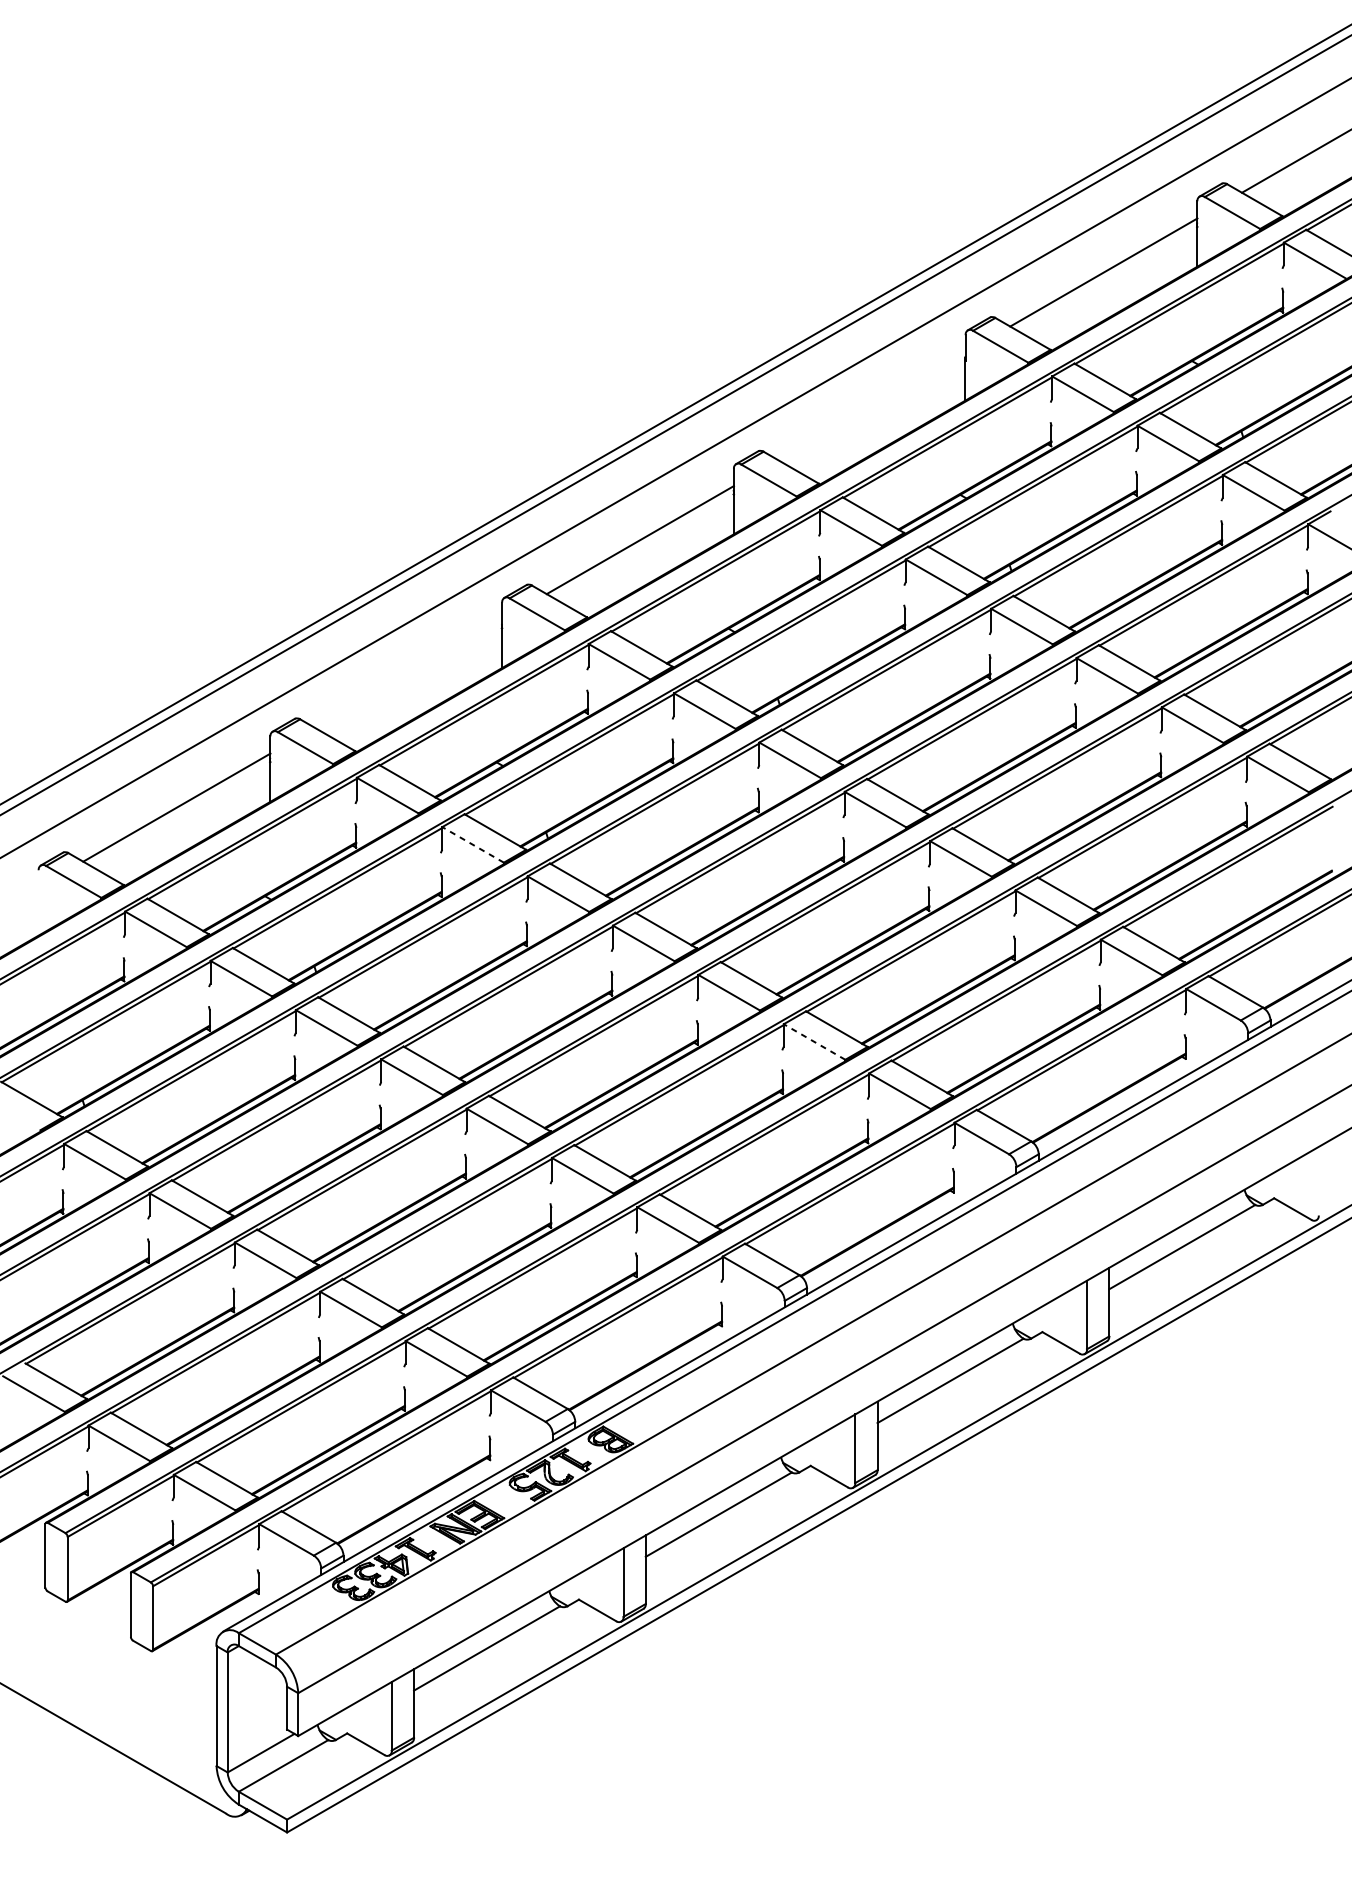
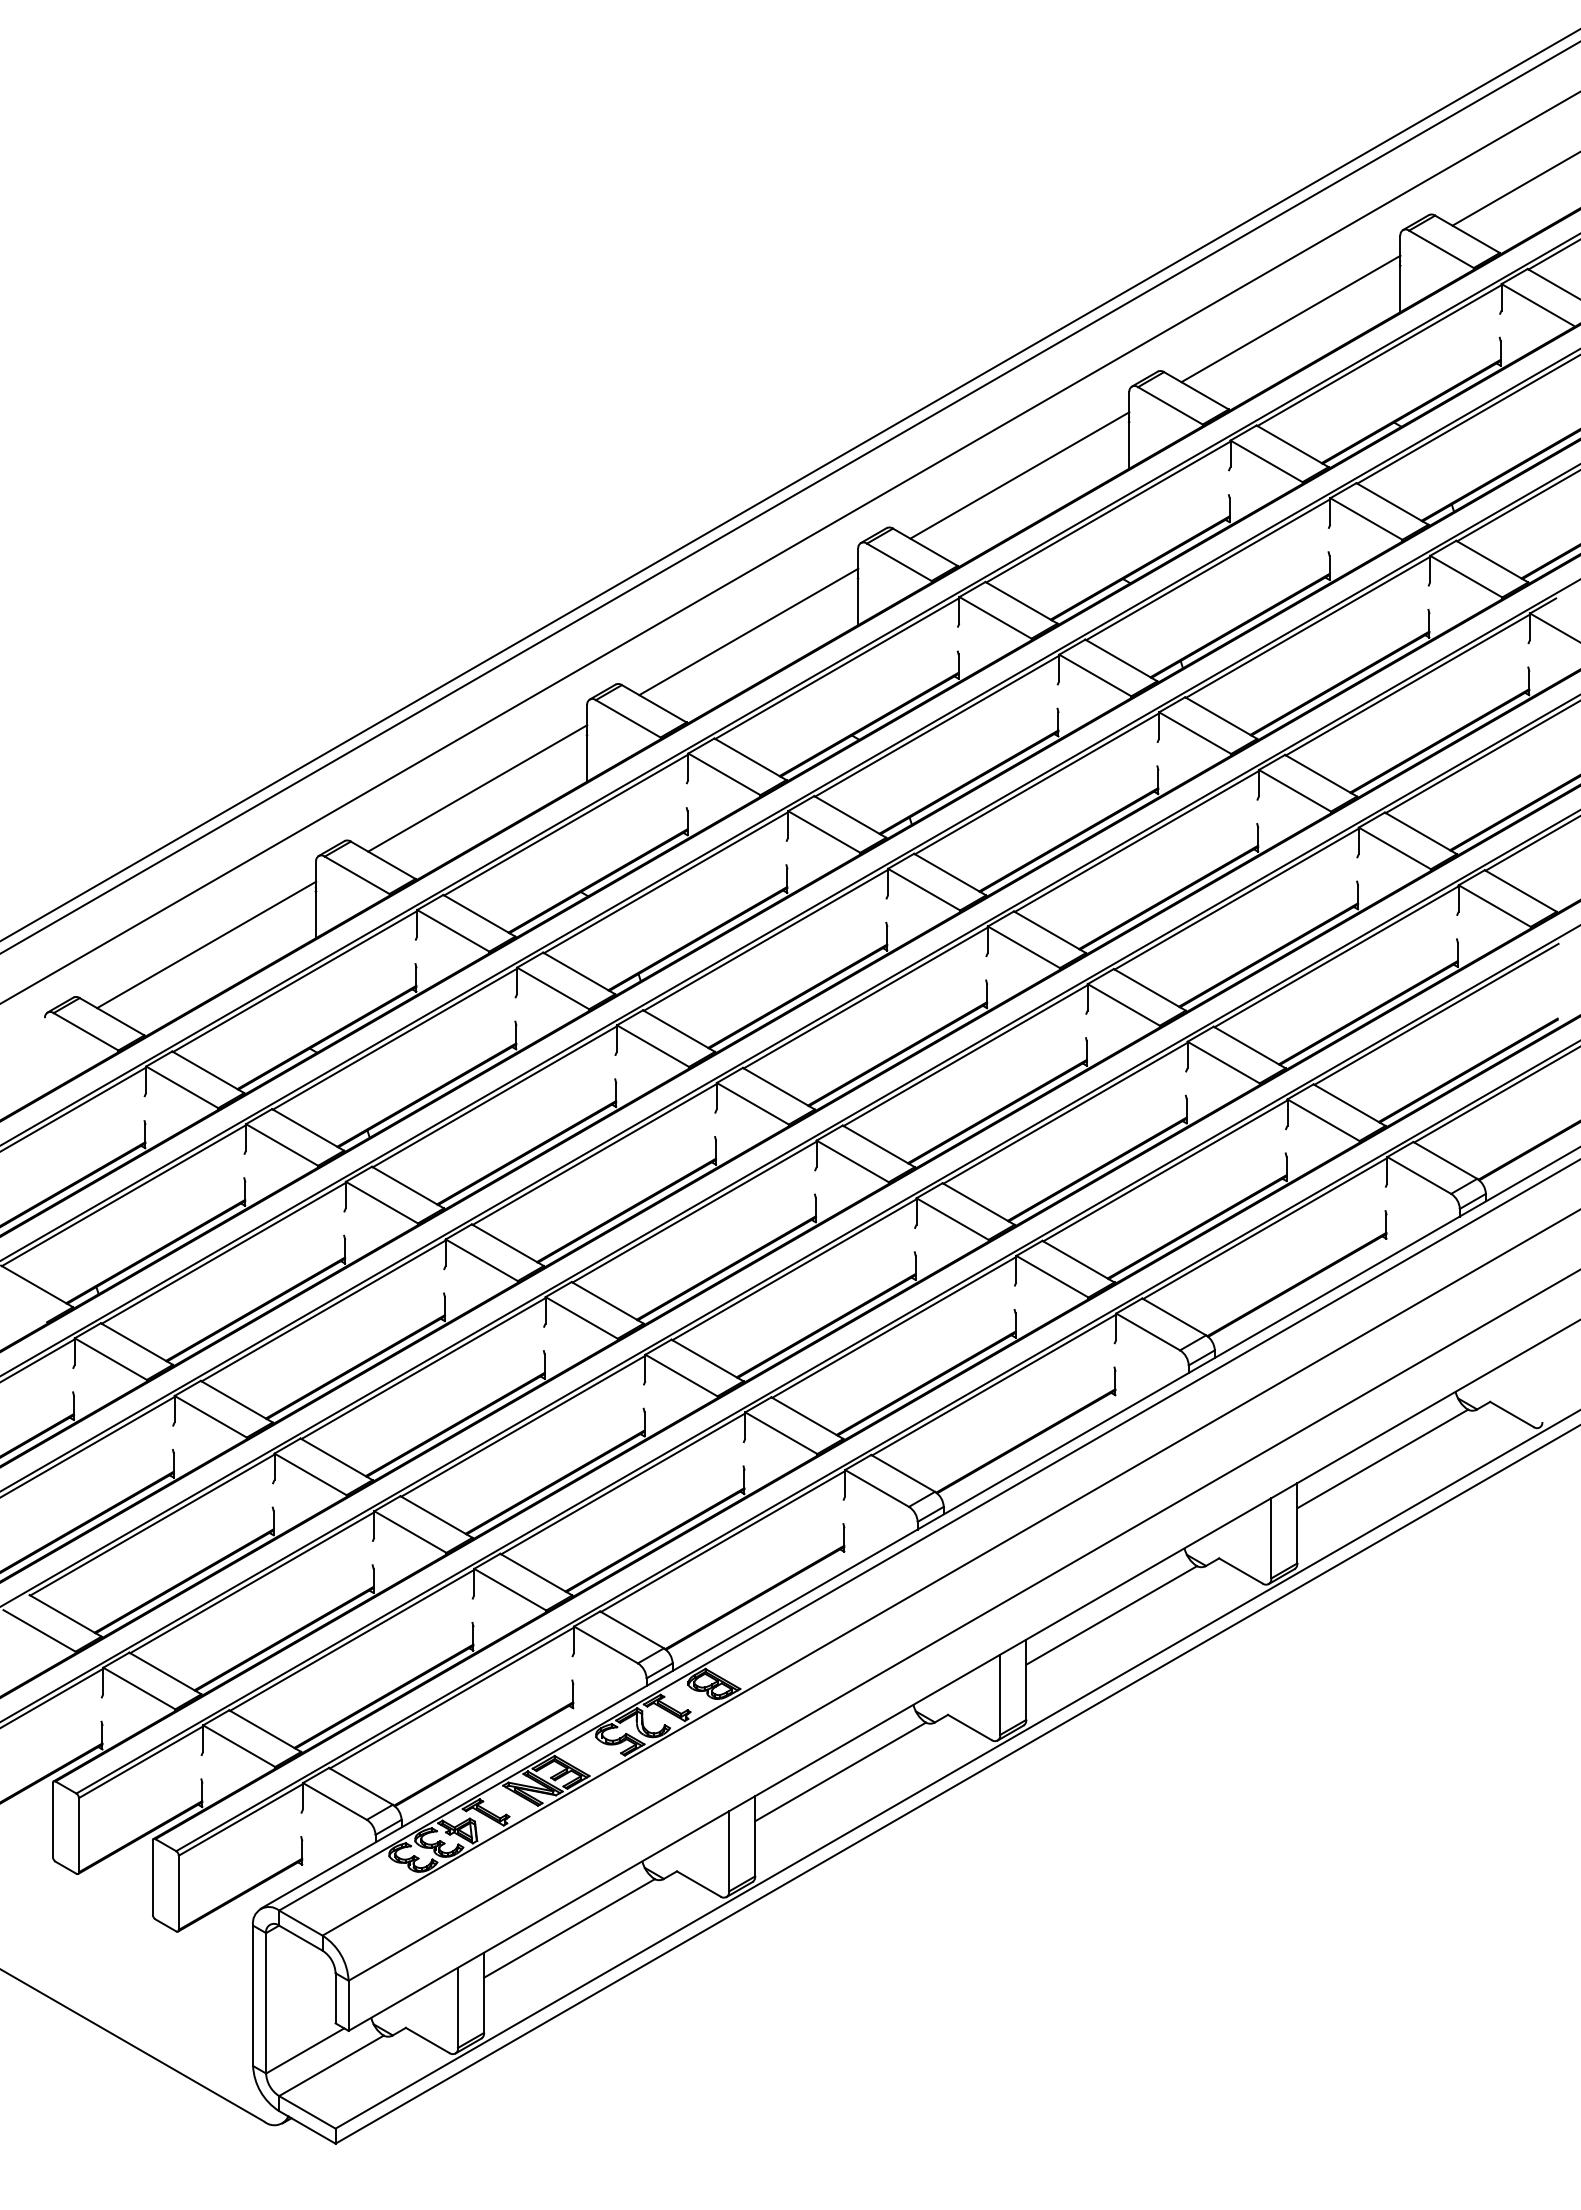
line: (871, 406) -> (1019, 475), added
line: (408, 673) -> (477, 788), added
line: (473, 844) -> (553, 988), dashed -> solid
line: (814, 1042) -> (952, 1219), dashed -> solid

